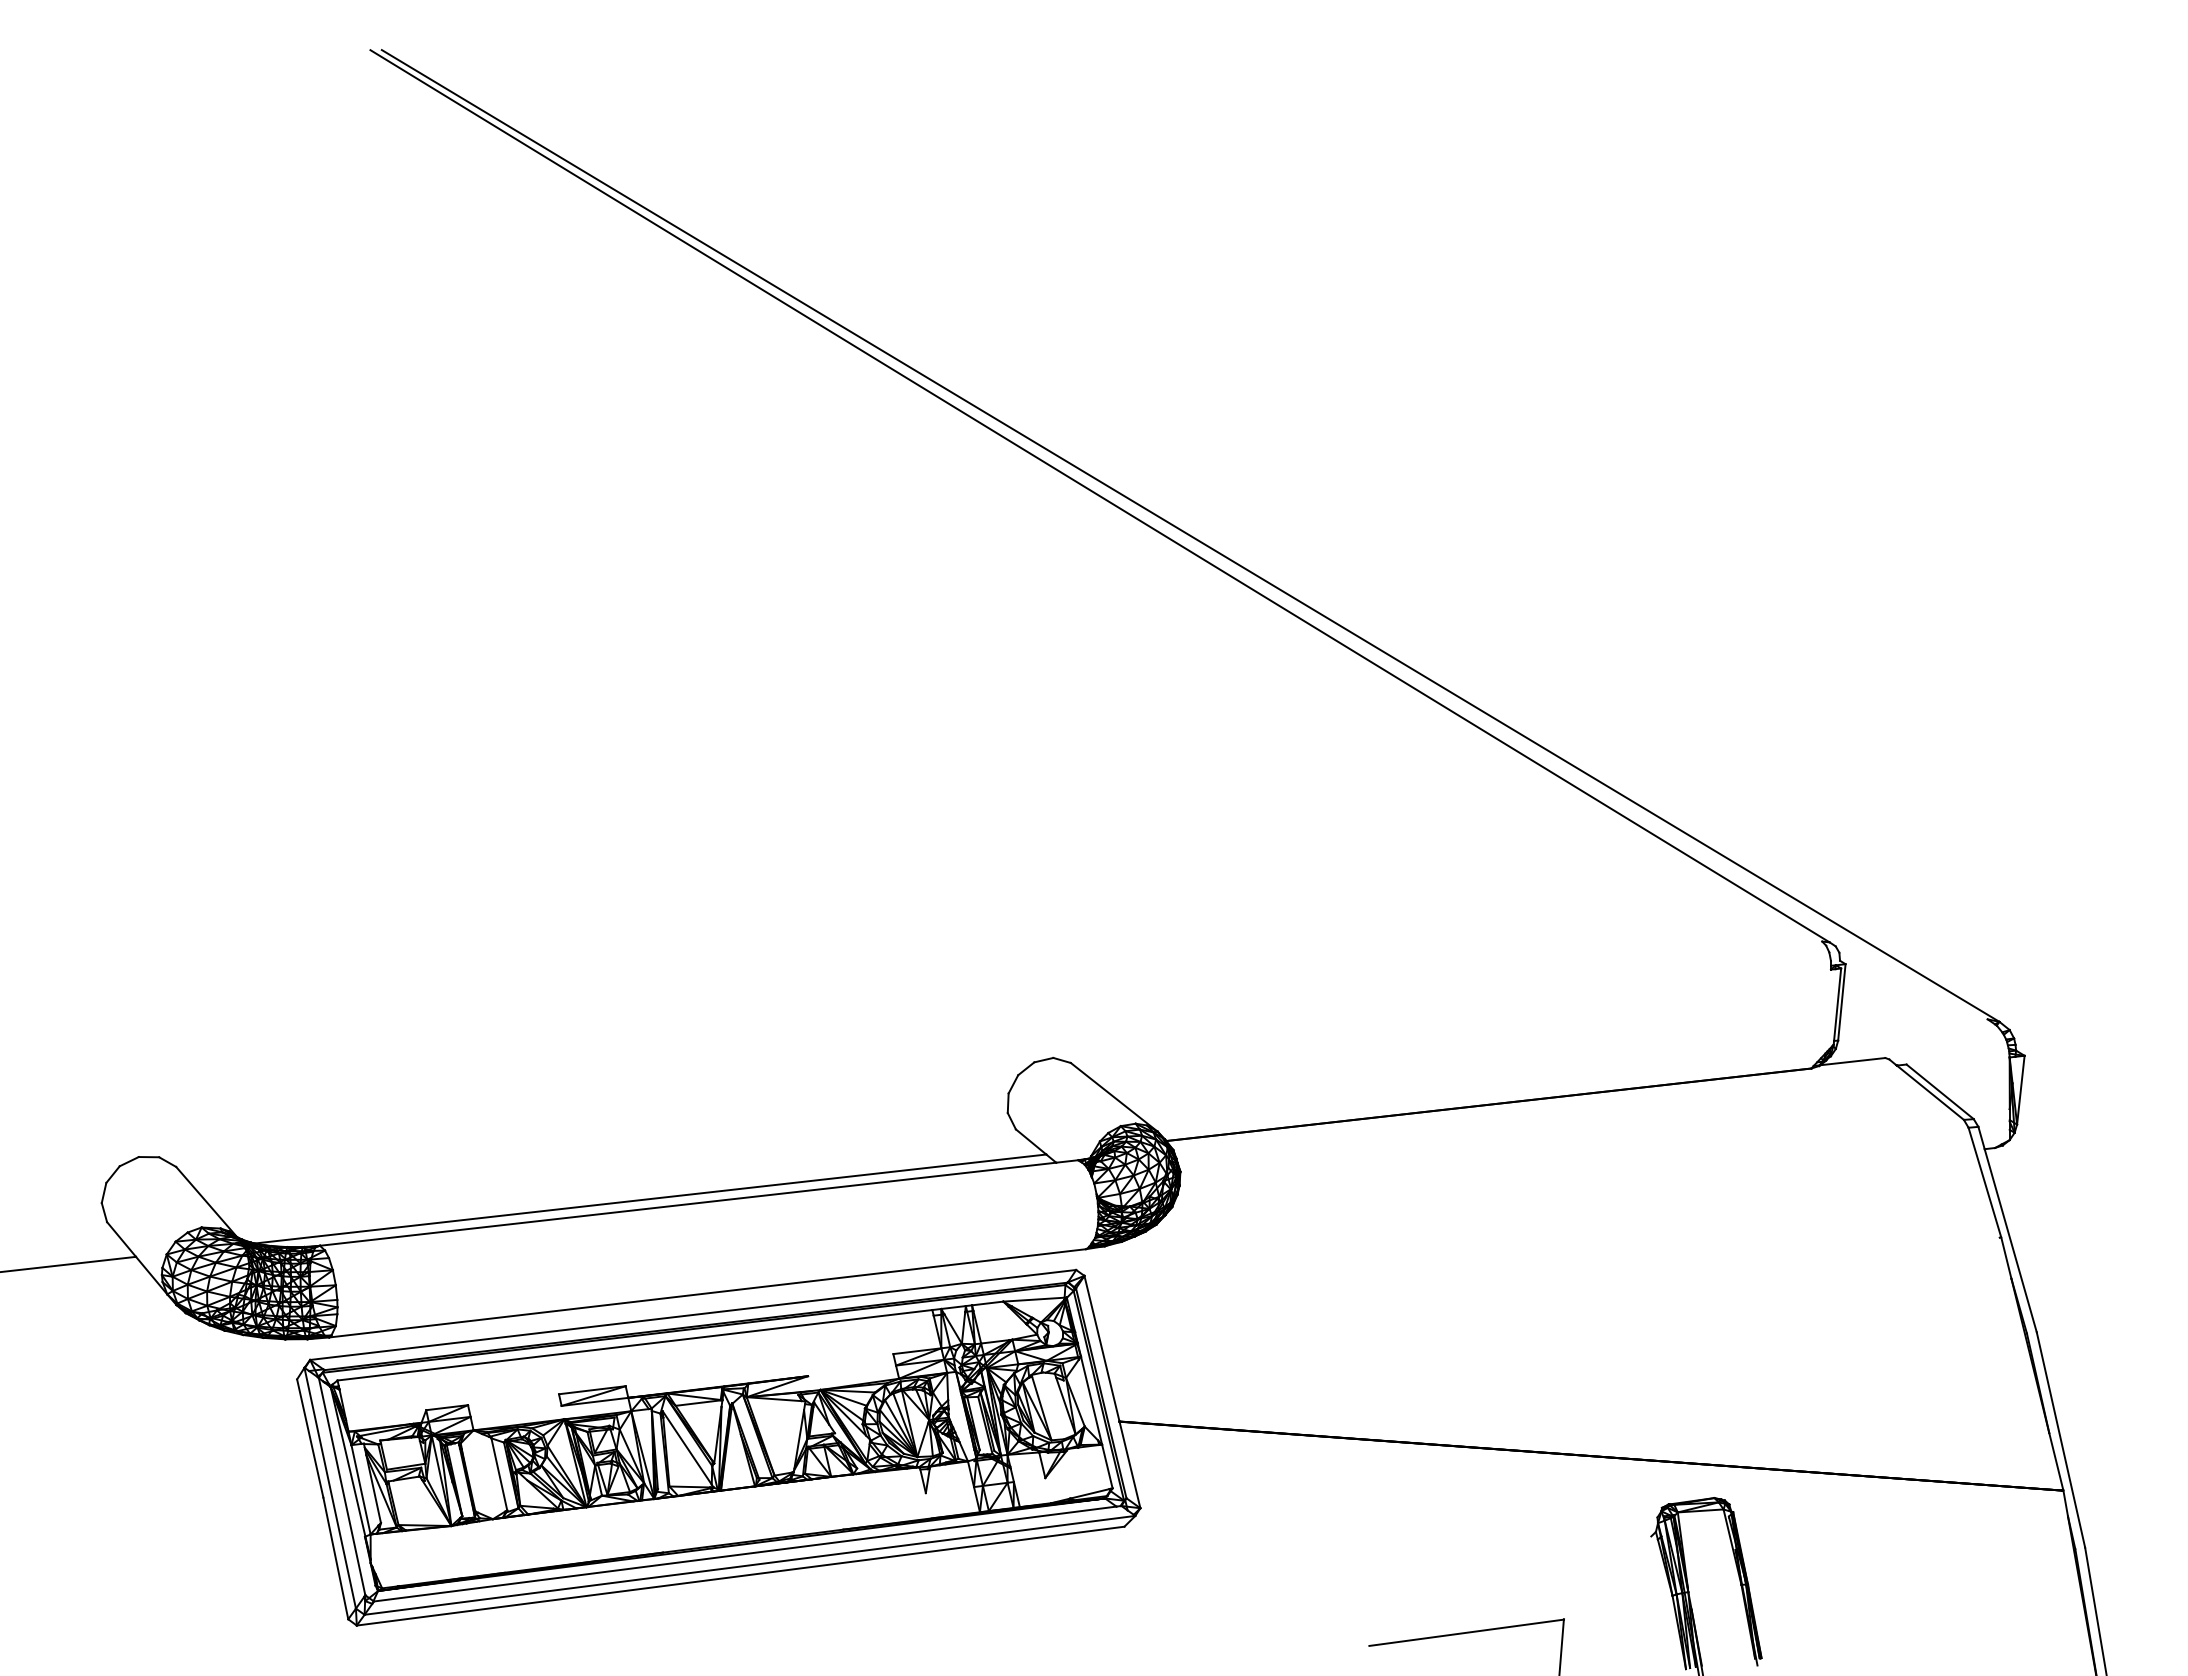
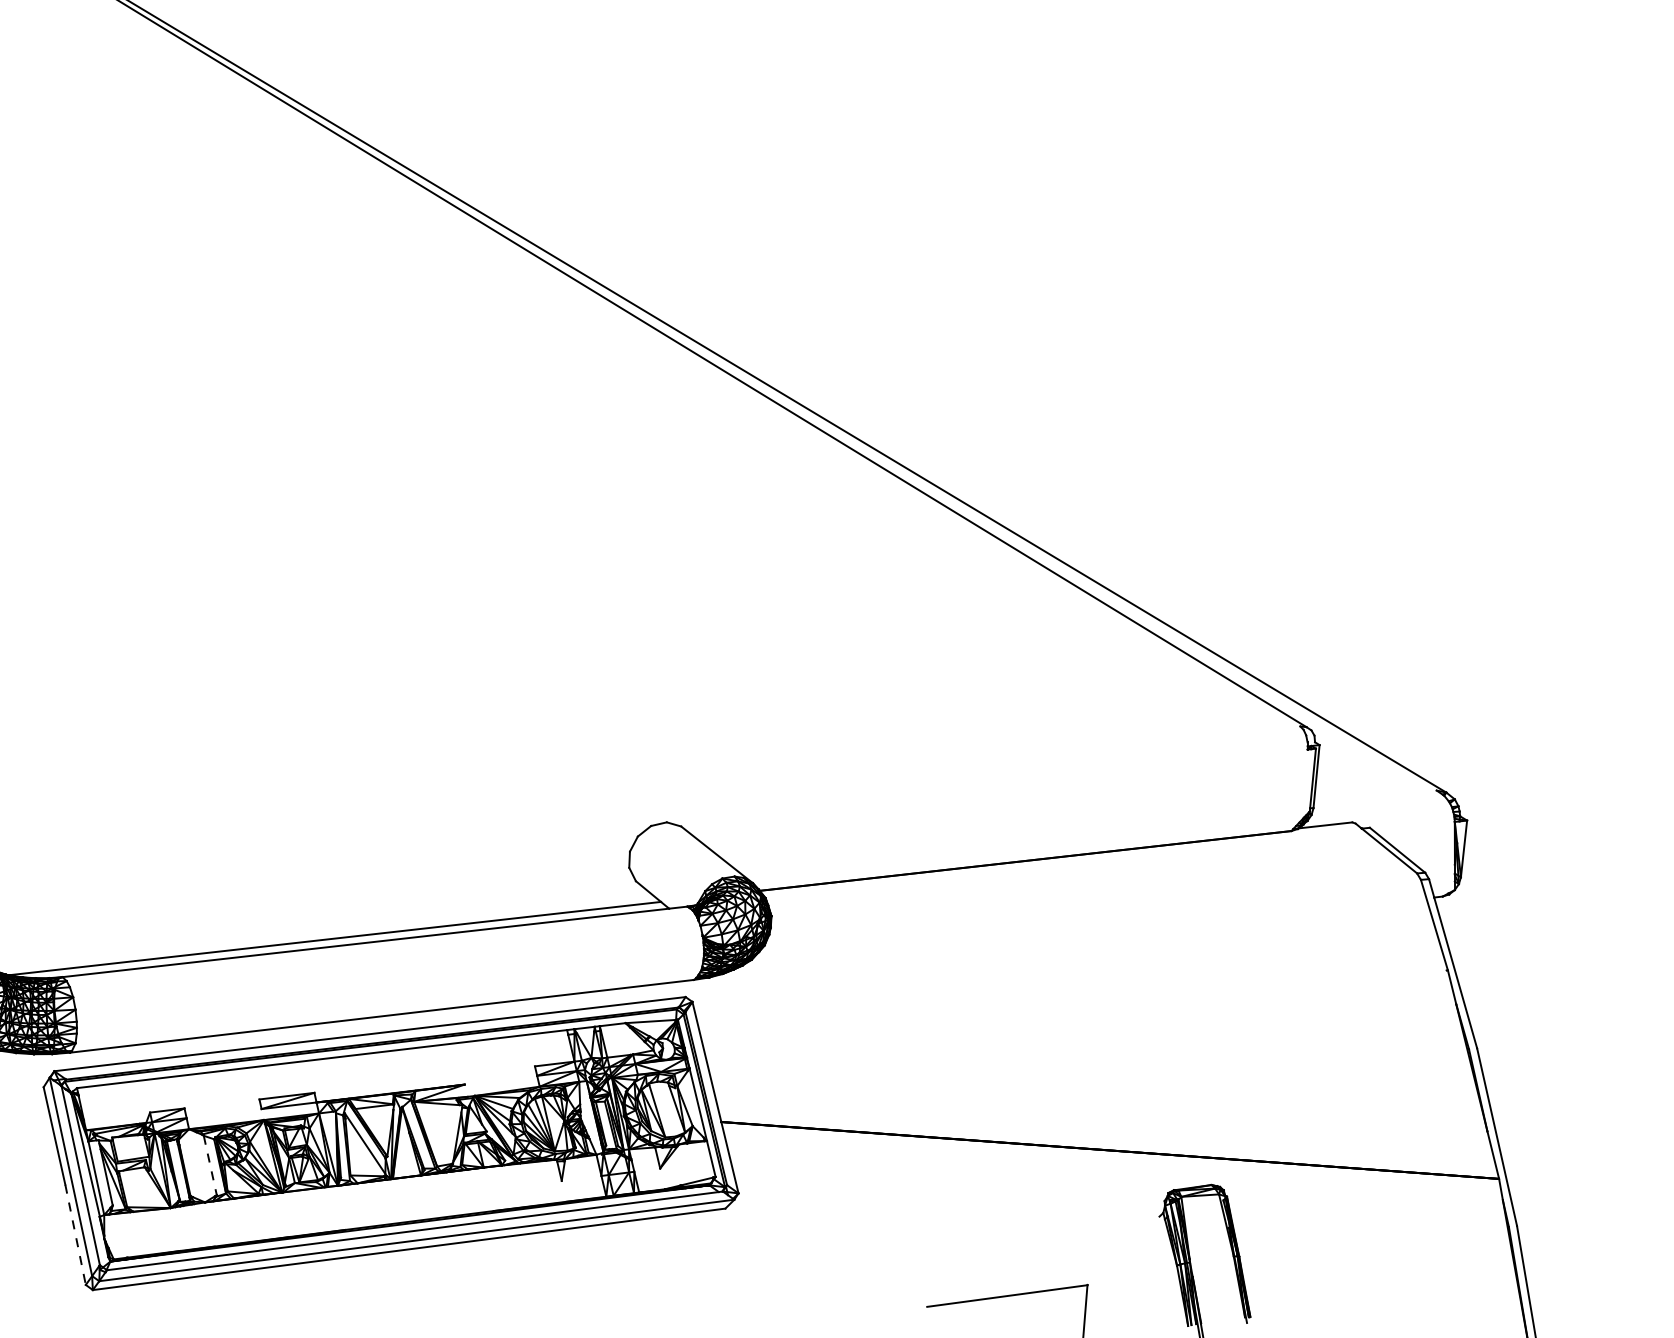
line: (499, 1474) -> (210, 1165), solid -> dashed
line: (335, 1558) -> (75, 1234), solid -> dashed

